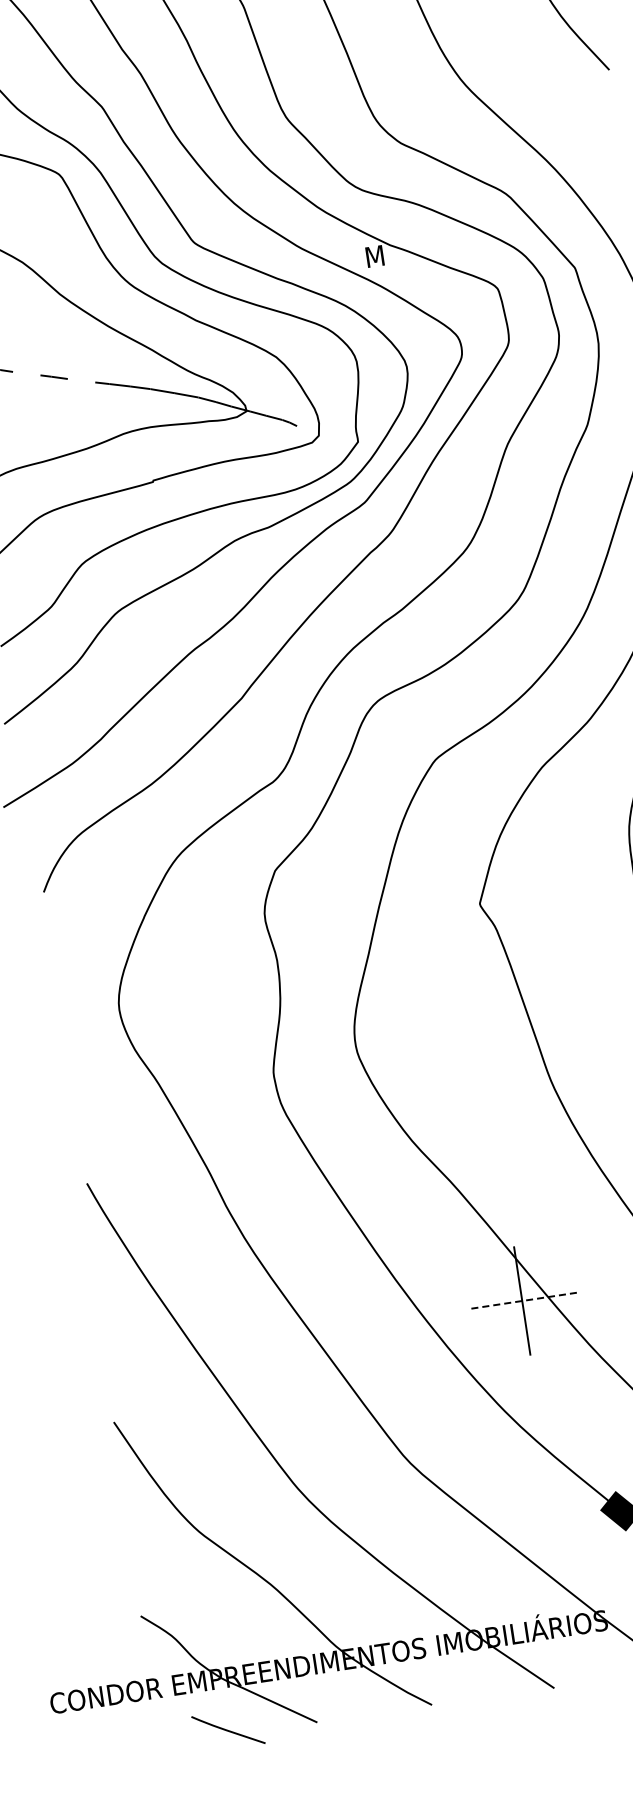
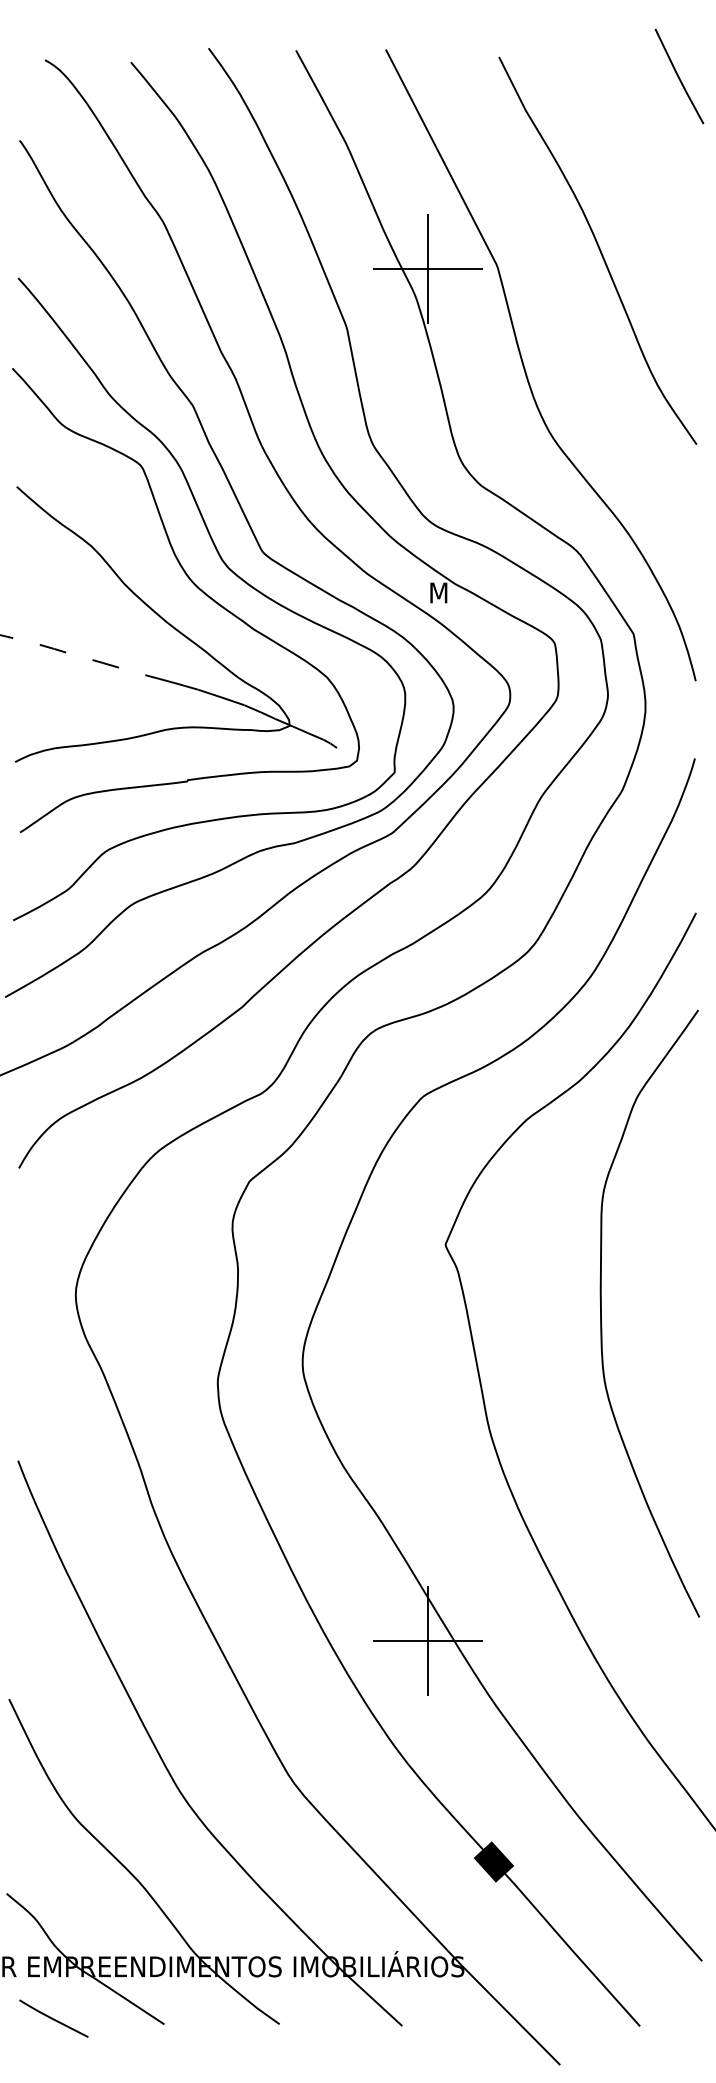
line: (522, 1300) -> (428, 1640), dashed -> solid
line: (227, 1729) -> (53, 2018), moved

